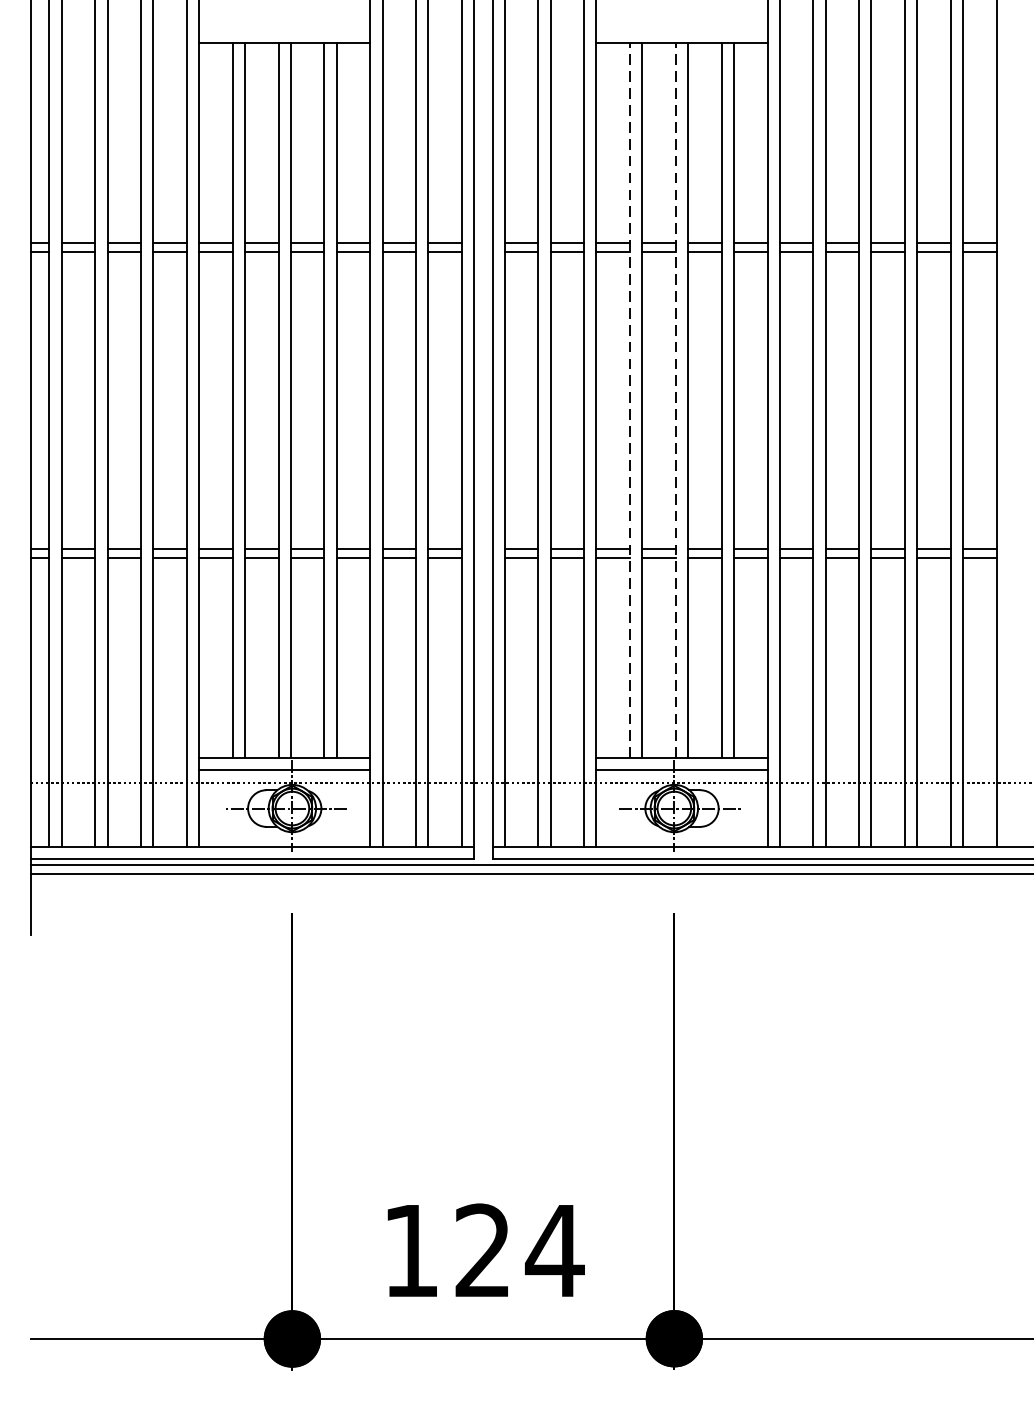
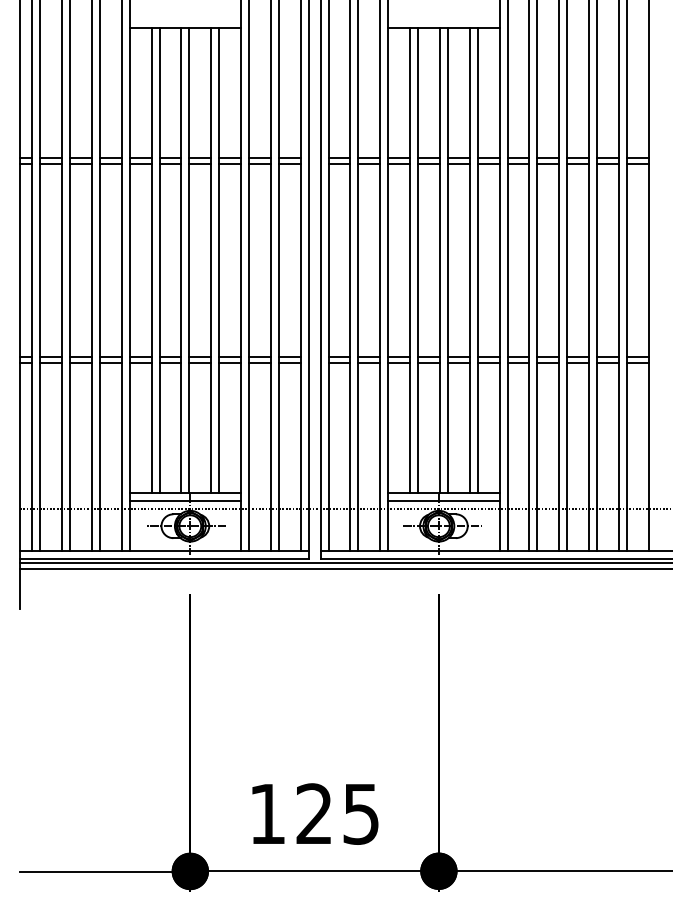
line: (630, 400) -> (410, 260), dashed -> solid
line: (675, 400) -> (439, 260), dashed -> solid
text: (553, 1251) -> (360, 814), 124 -> 125

